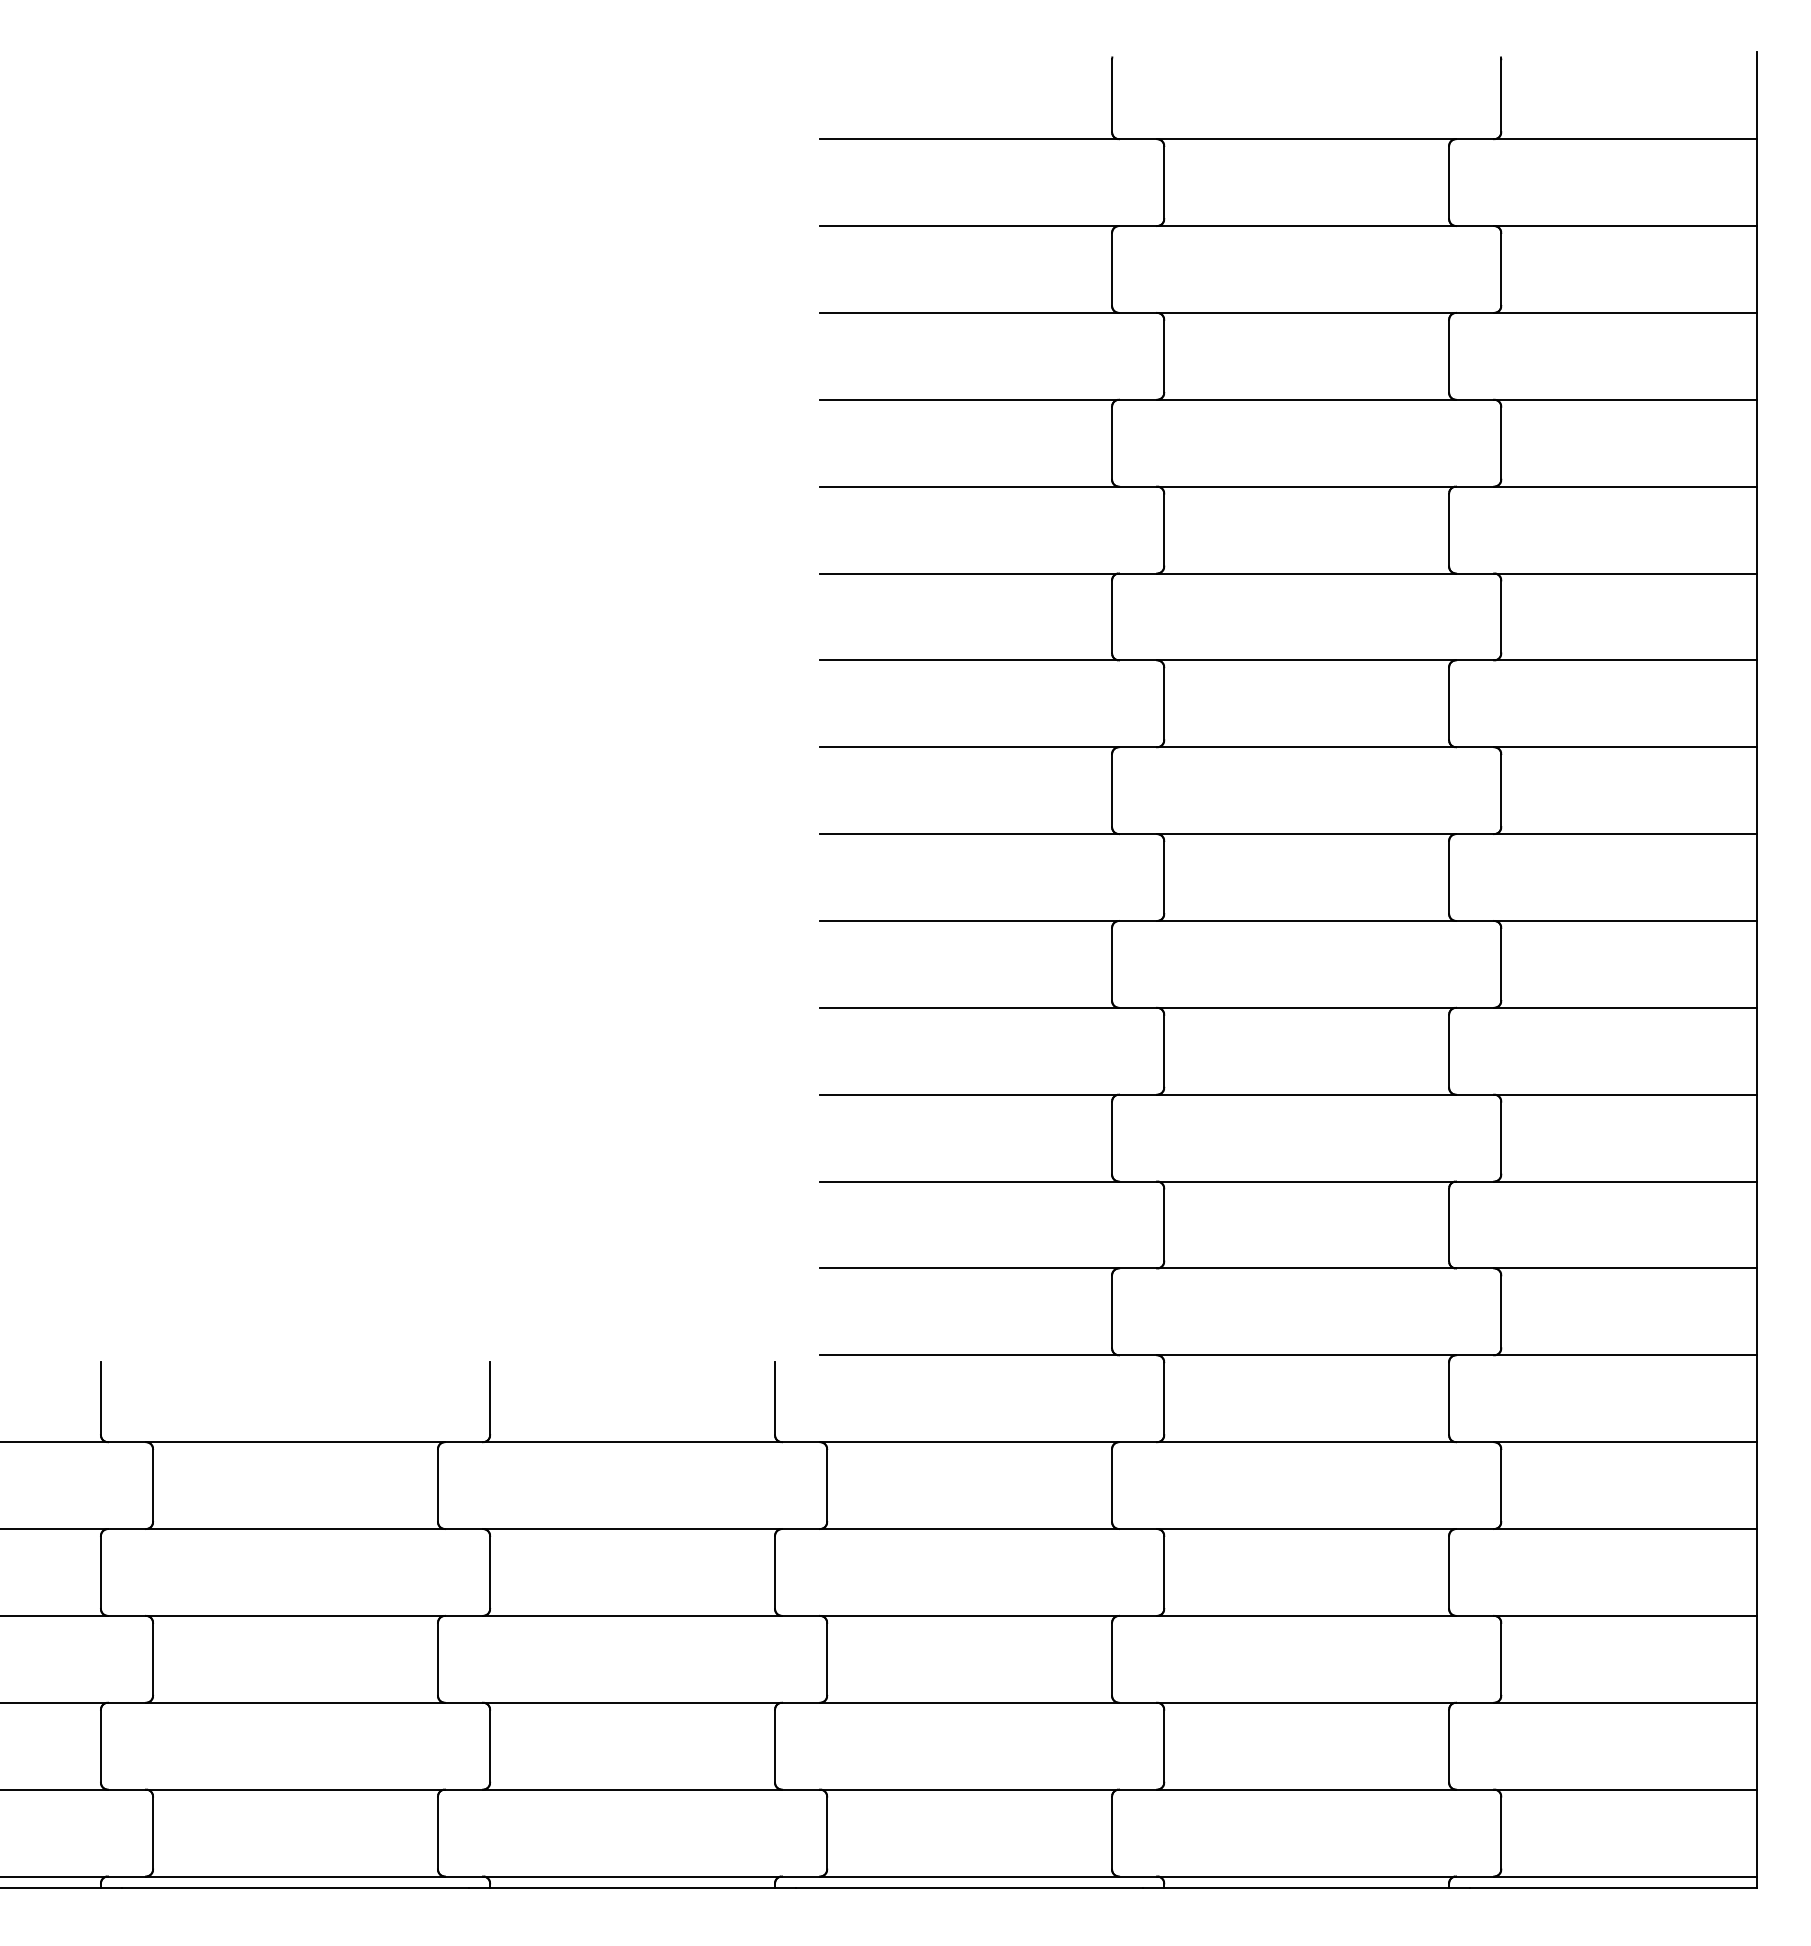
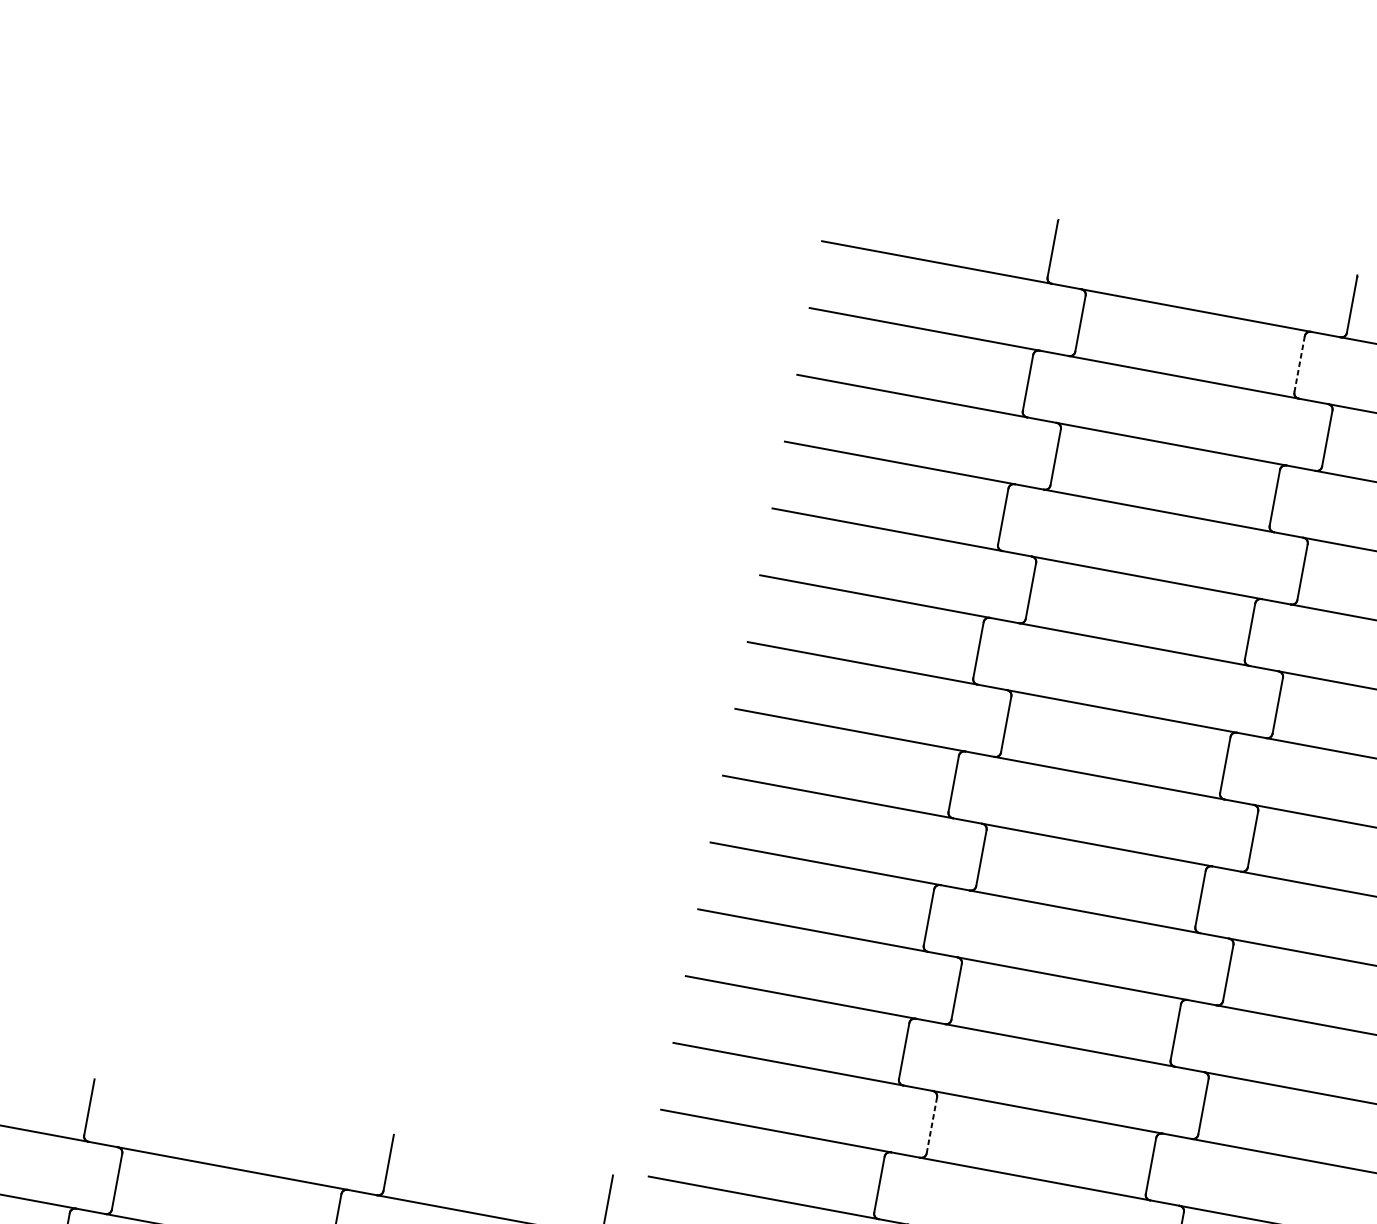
line: (1449, 183) -> (1299, 365), solid -> dashed
line: (1164, 1225) -> (932, 1125), solid -> dashed

